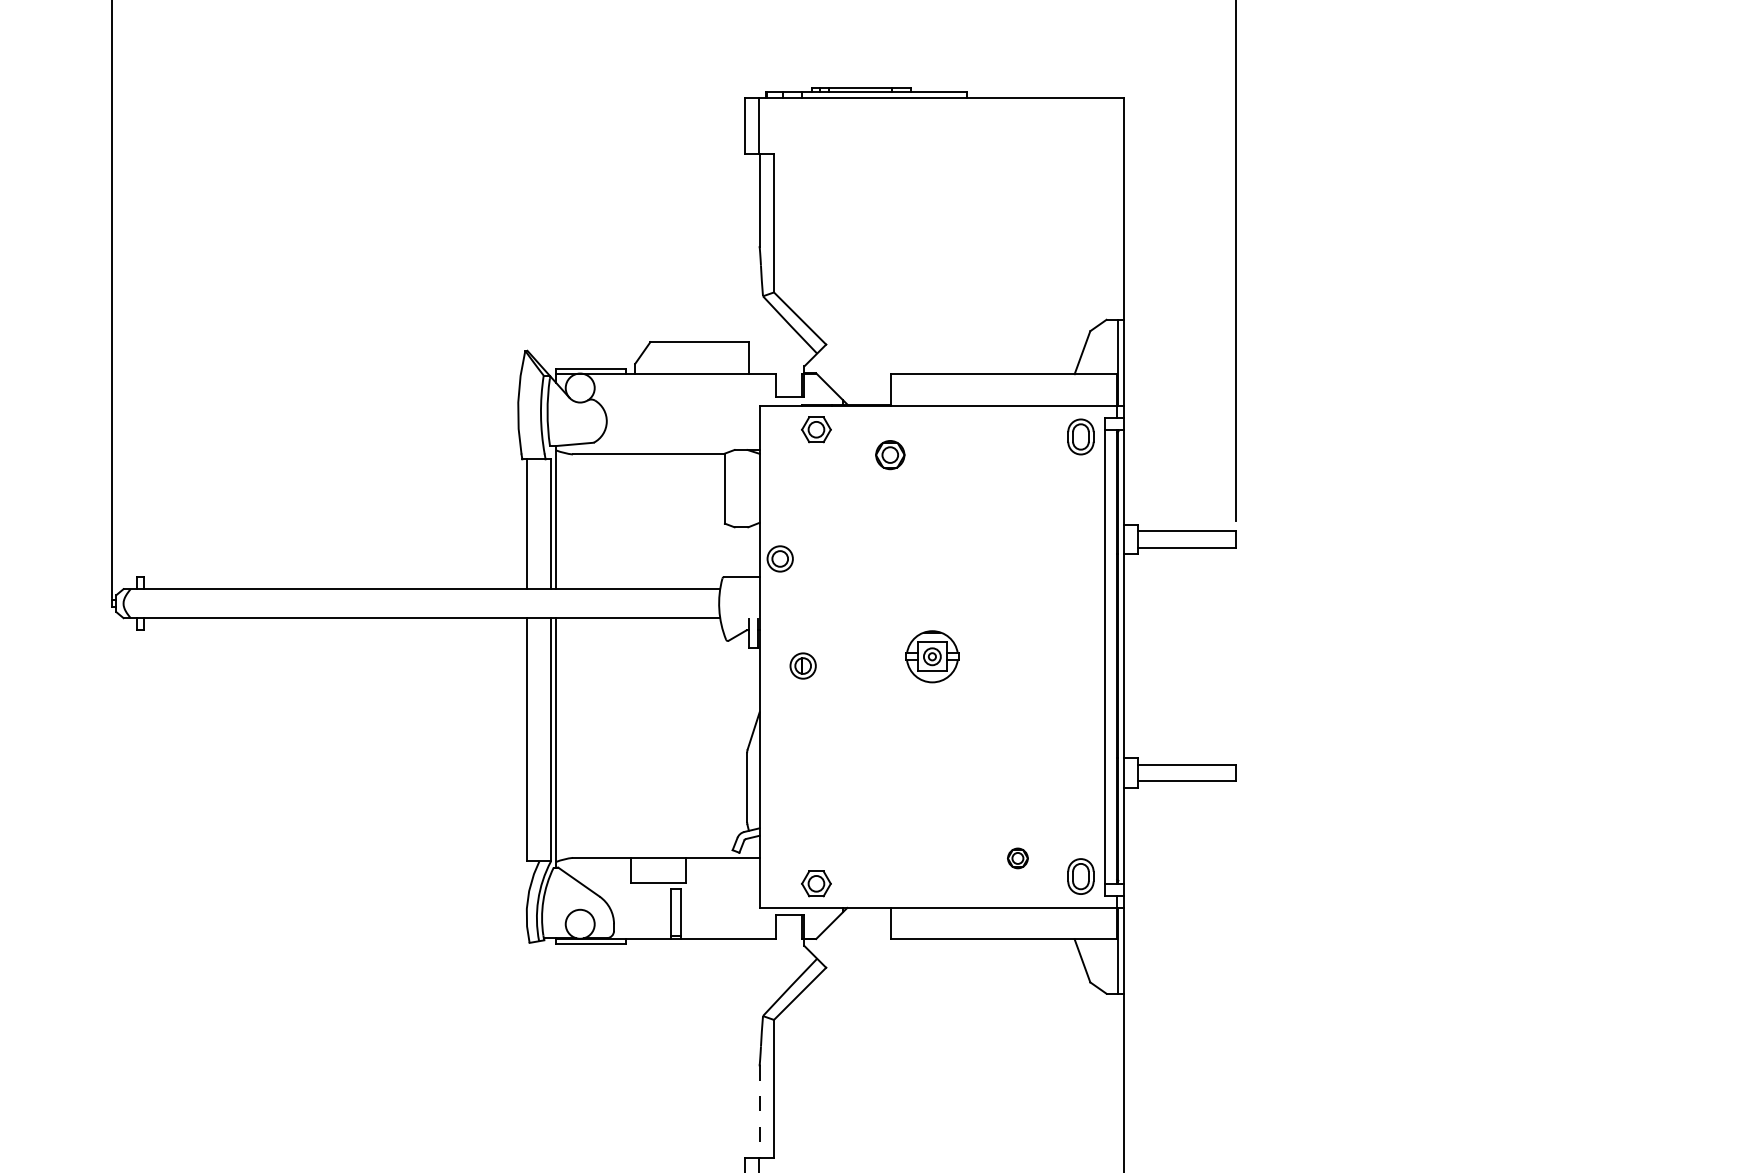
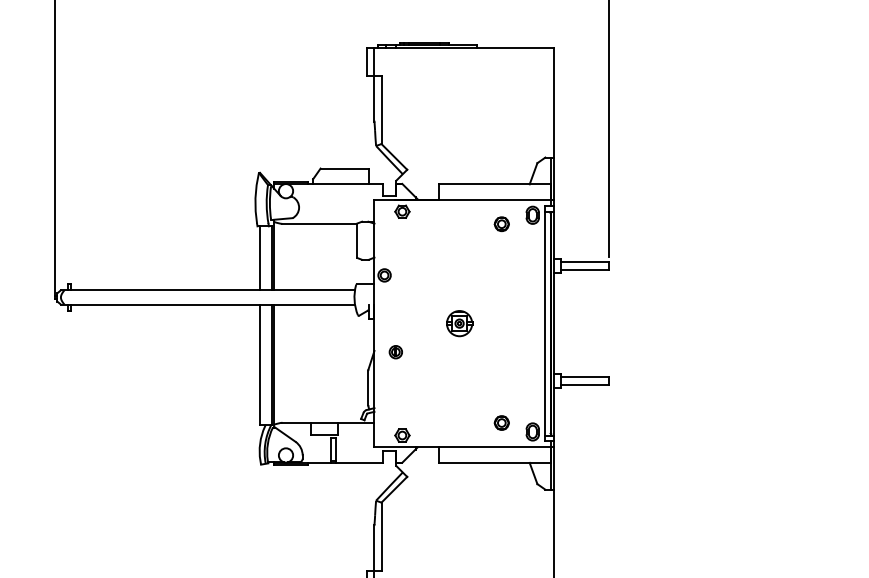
part: (889, 455) -> (501, 224), moved
part: (802, 666) -> (395, 352), moved
part: (1017, 857) -> (501, 422), size x1.43
line: (759, 1110) -> (374, 547), dashed -> solid

